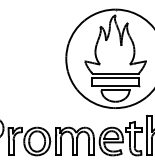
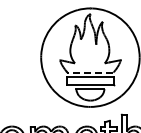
line: (115, 73) -> (90, 72), solid -> dashed

